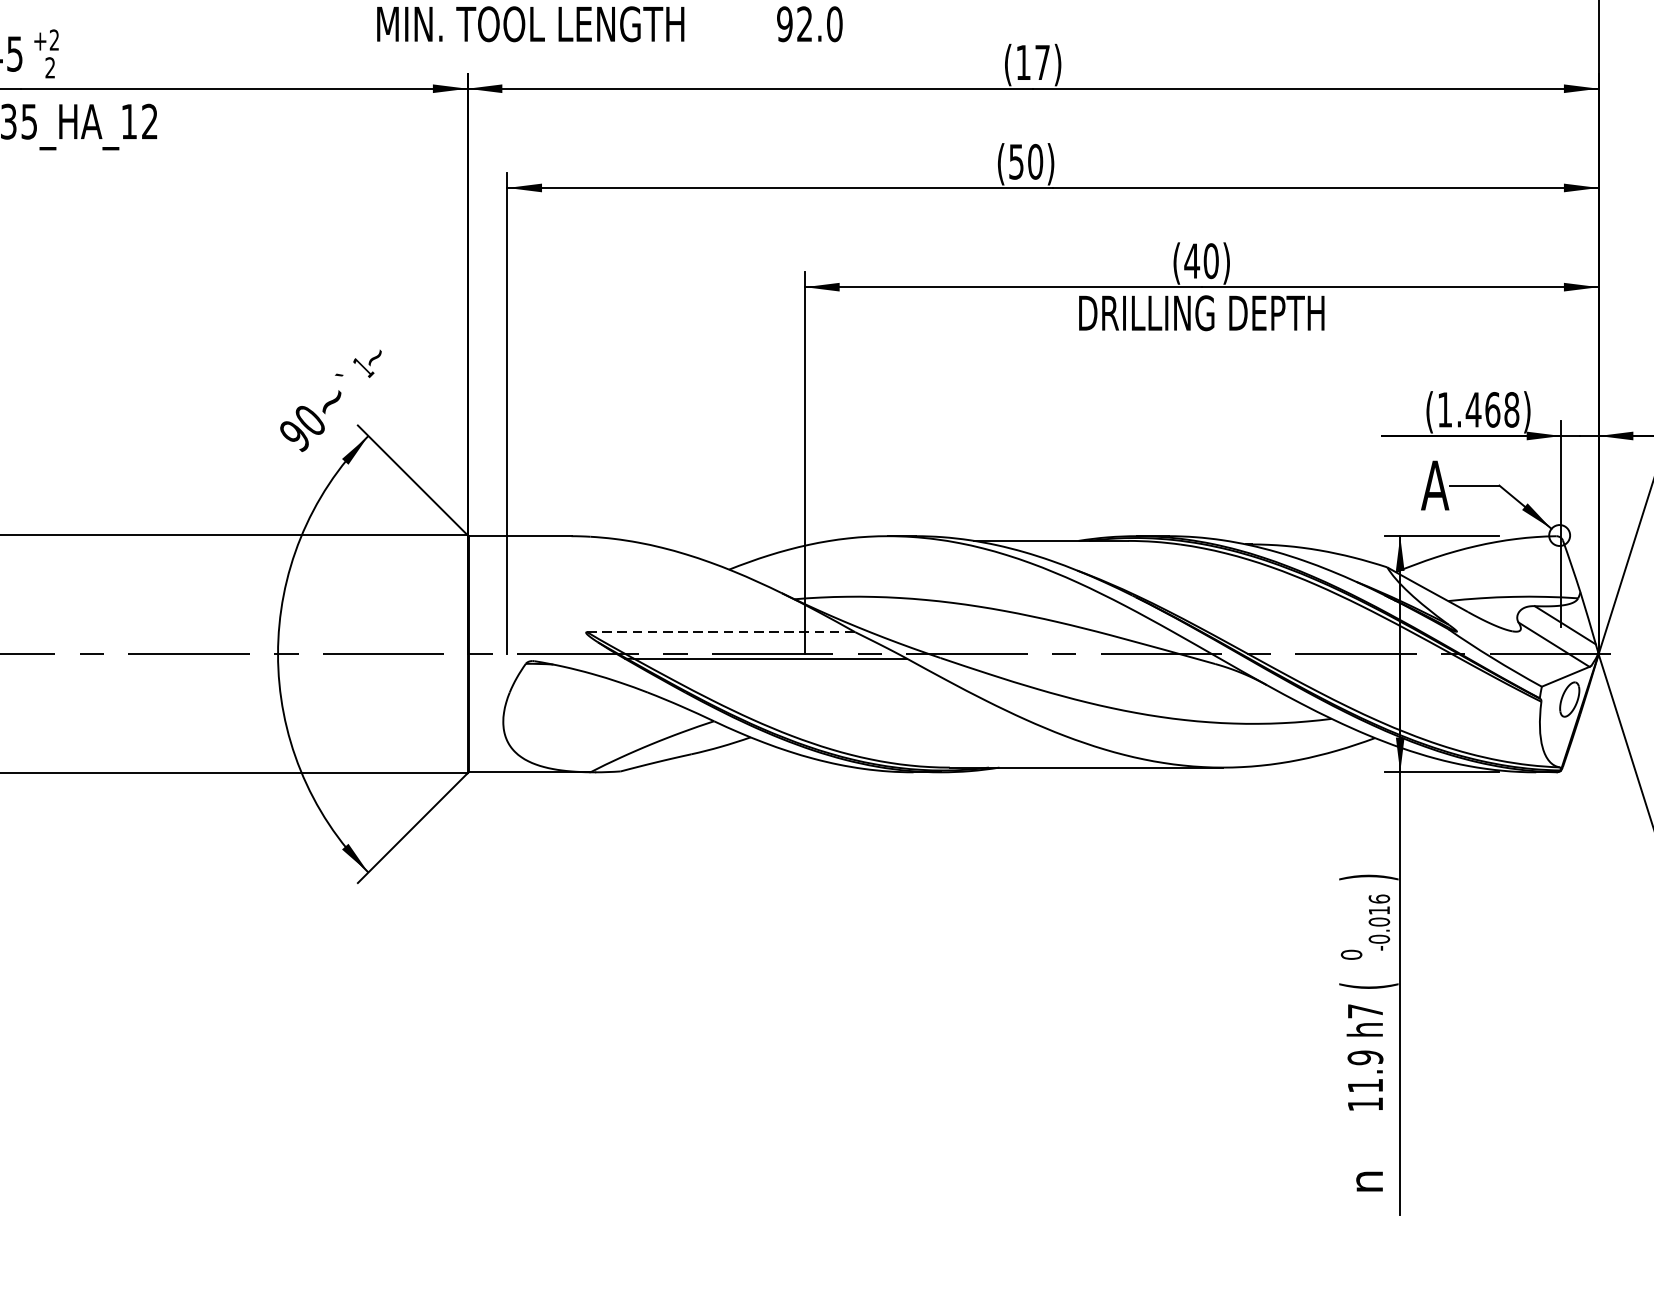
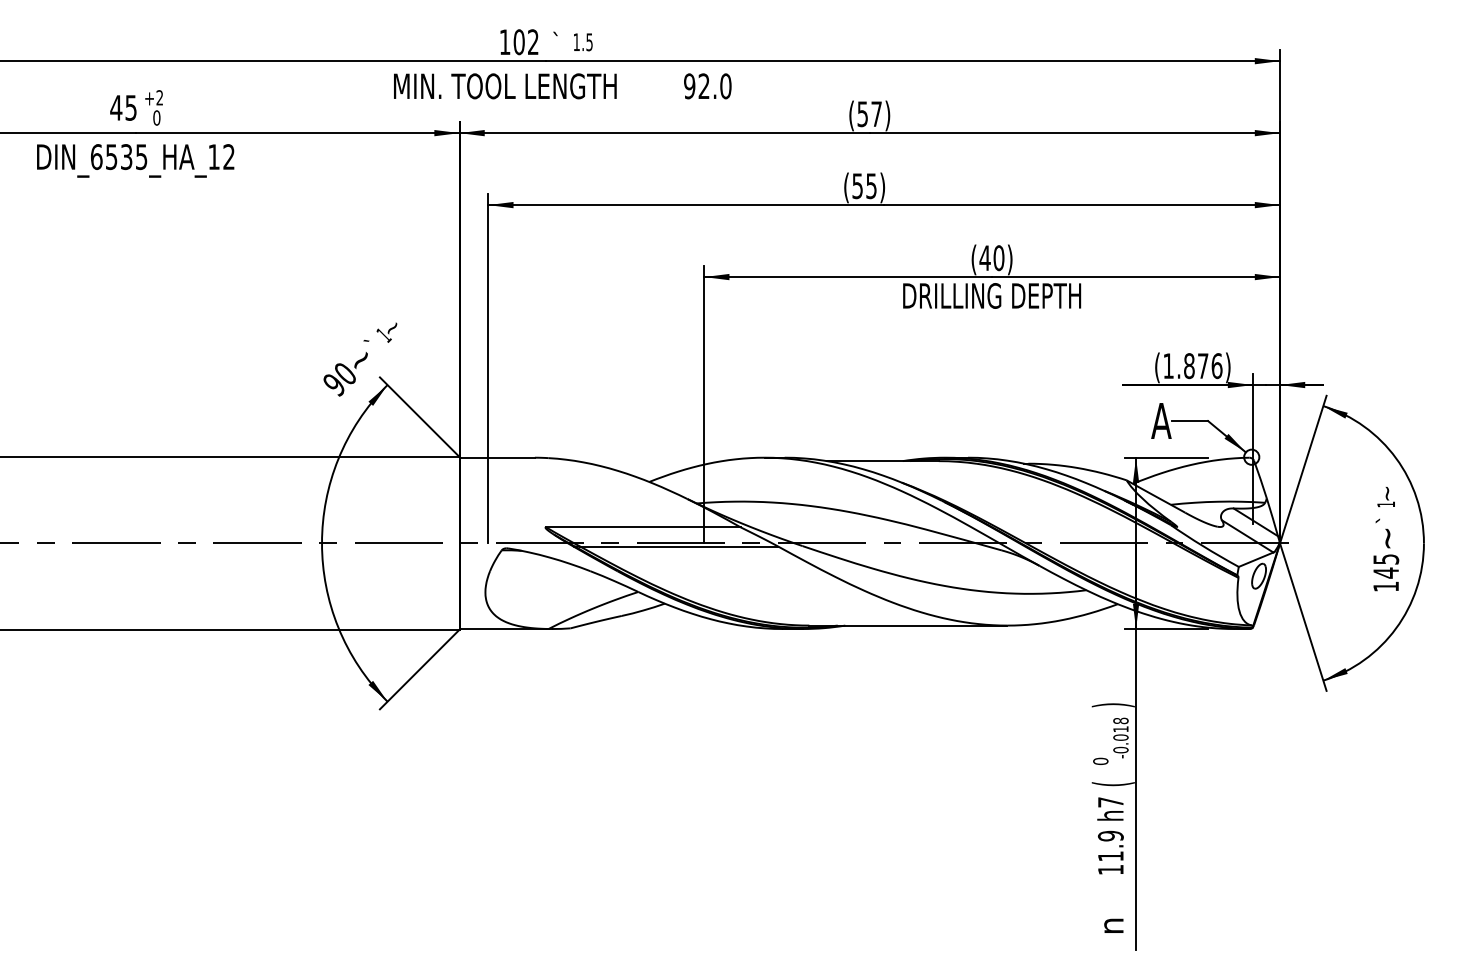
text: (1023, 63) -> (862, 114), (17) -> (57)
text: (49, 67) -> (156, 117), 2 -> 0
text: (1035, 162) -> (871, 186), (50) -> (55)
text: (1491, 410) -> (1202, 366), (1.468) -> (1.876)
line: (721, 632) -> (643, 527), dashed -> solid
text: (1378, 898) -> (1120, 720), -0.016 -> -0.018

